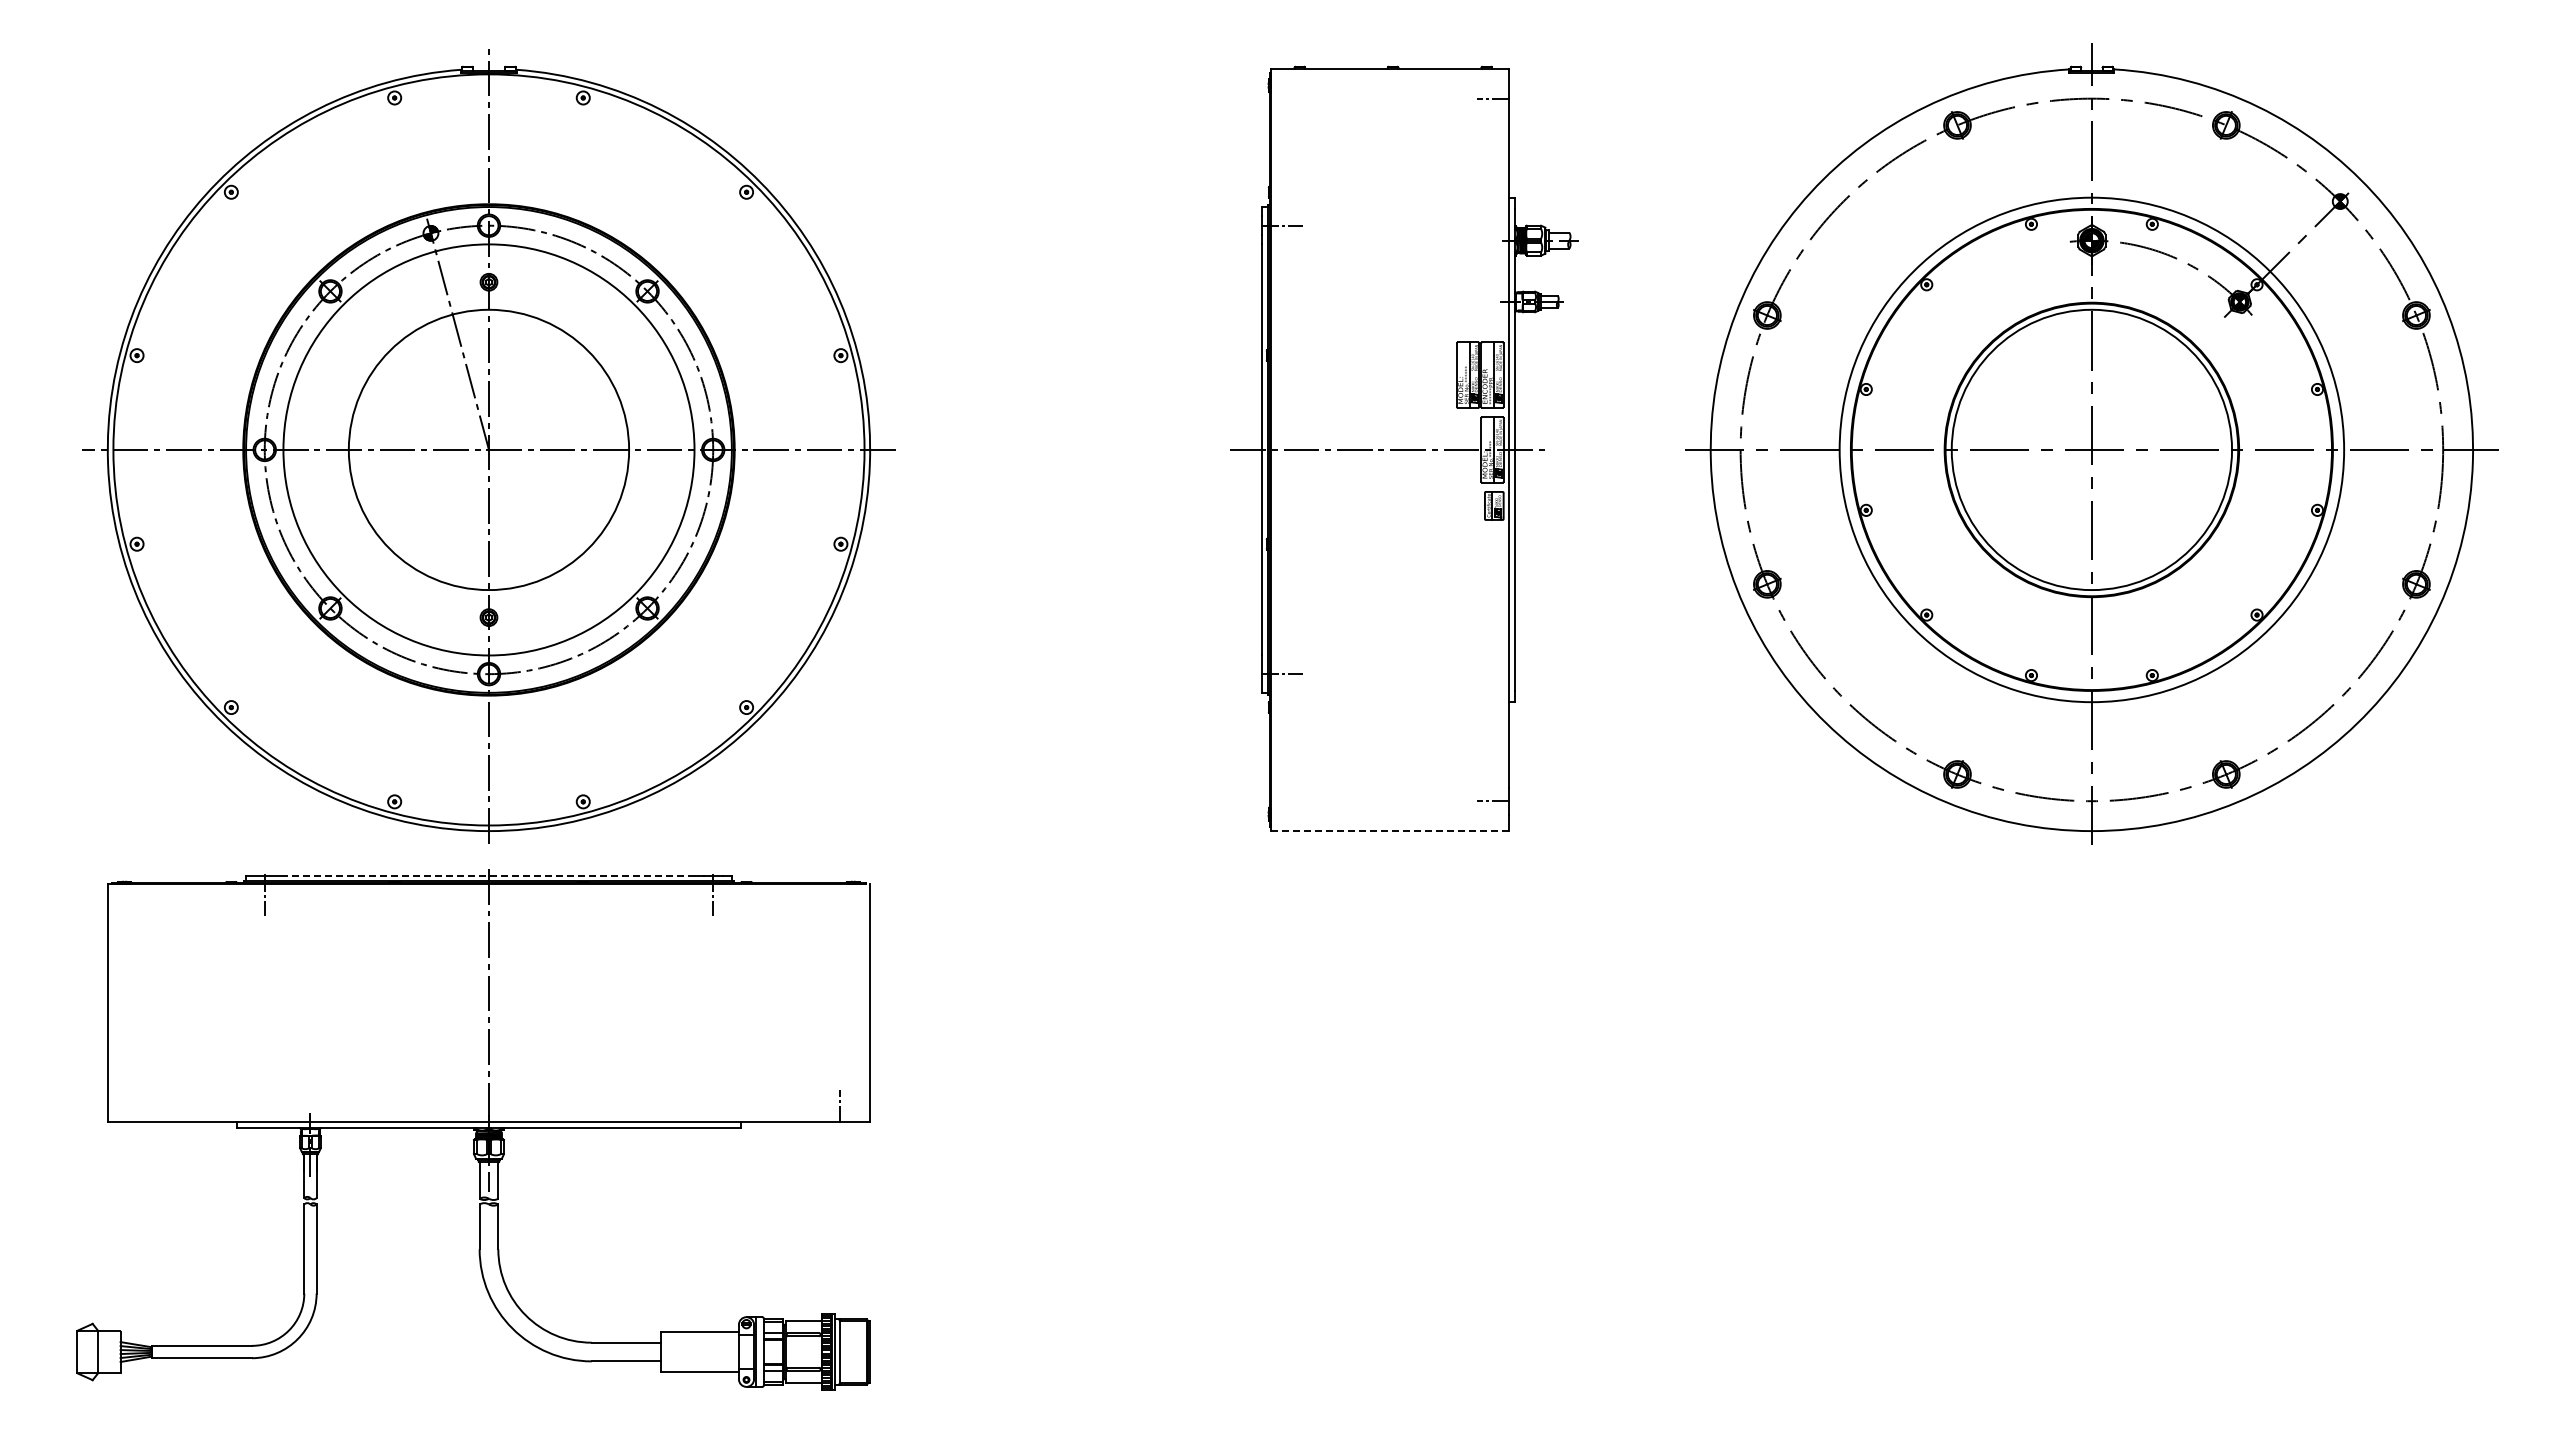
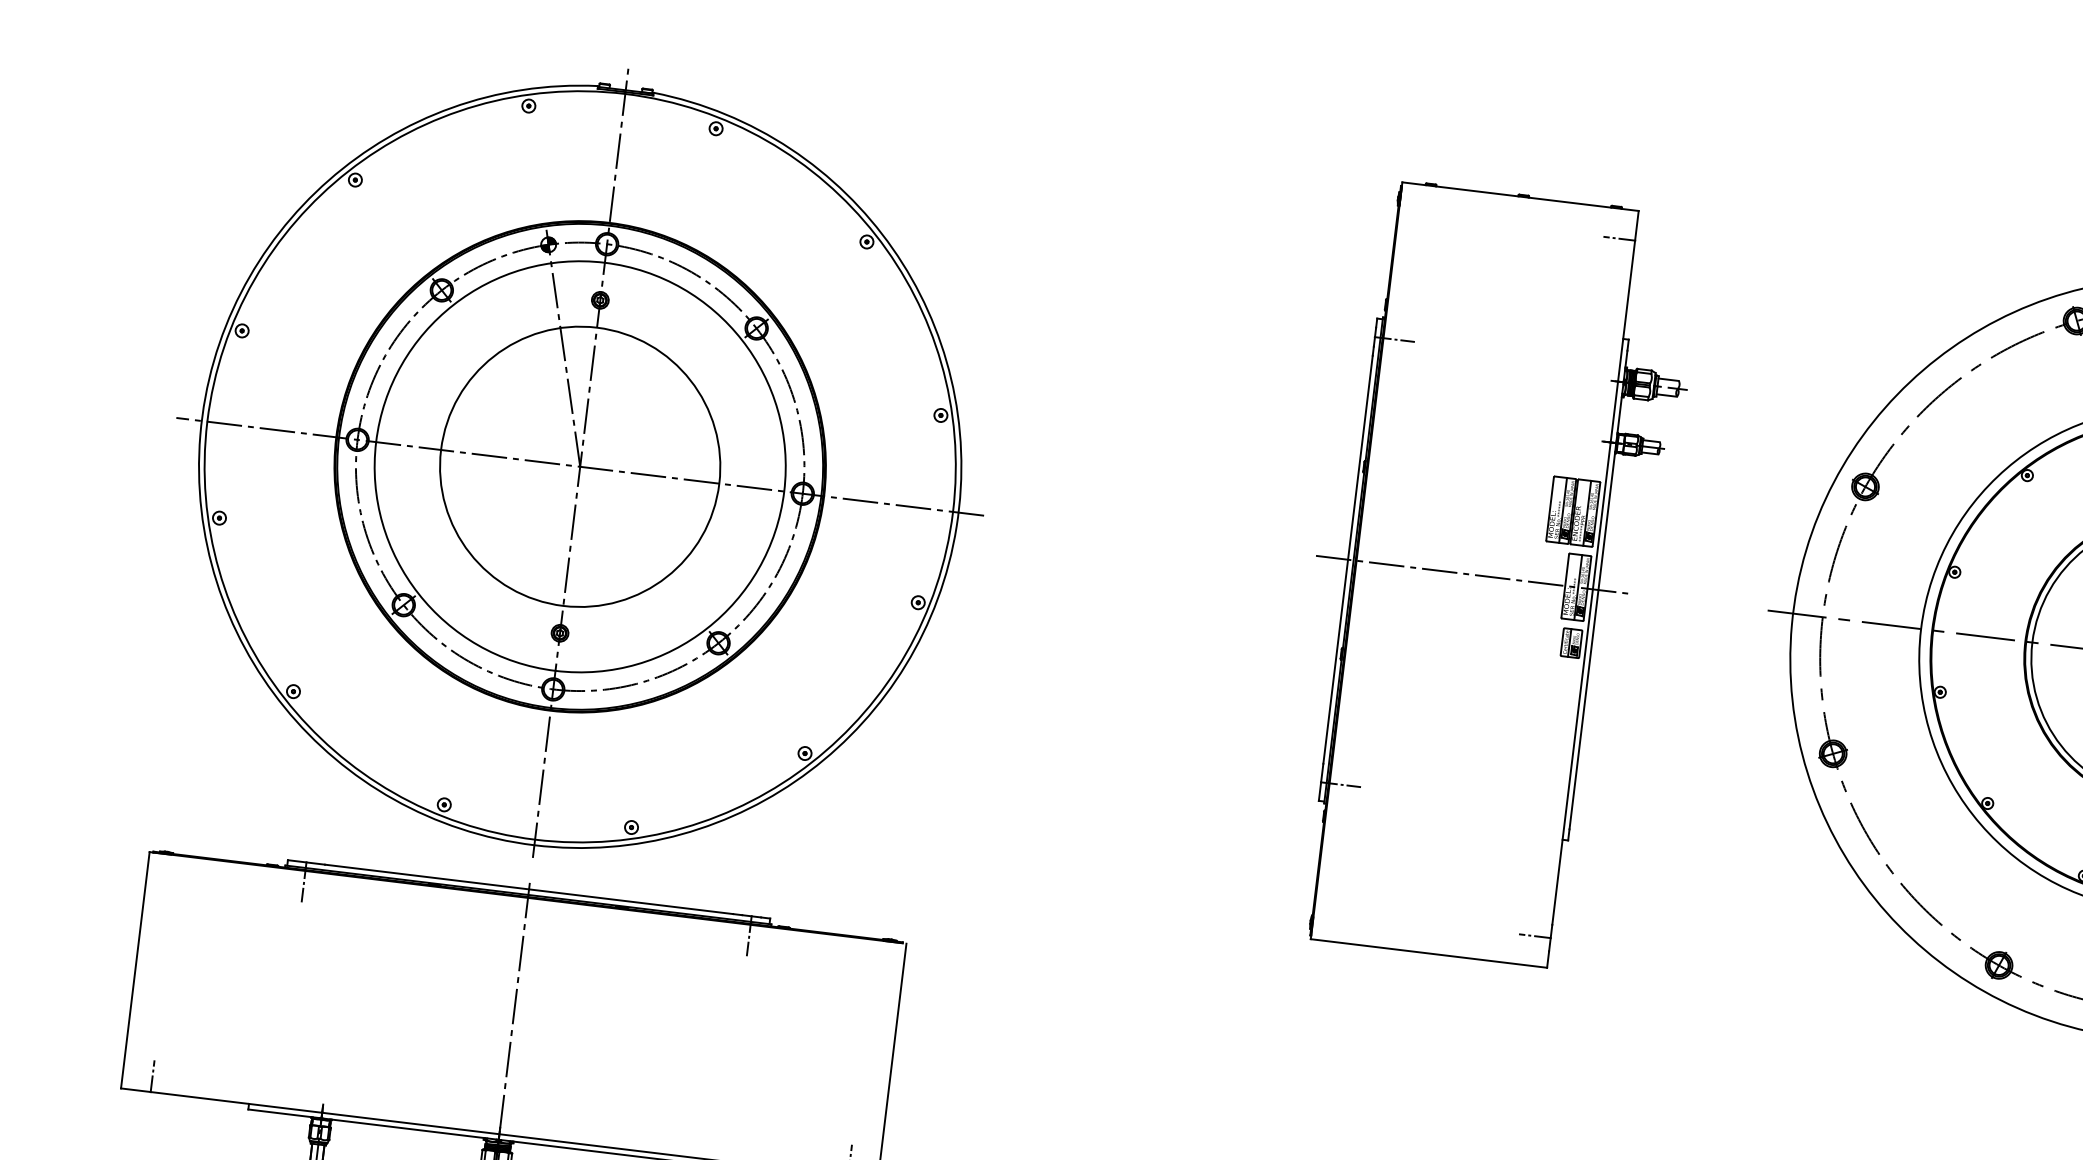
line: (1389, 831) -> (1428, 953), dashed -> solid
line: (488, 875) -> (528, 889), dashed -> solid
line: (137, 1106) -> (152, 1076), added

